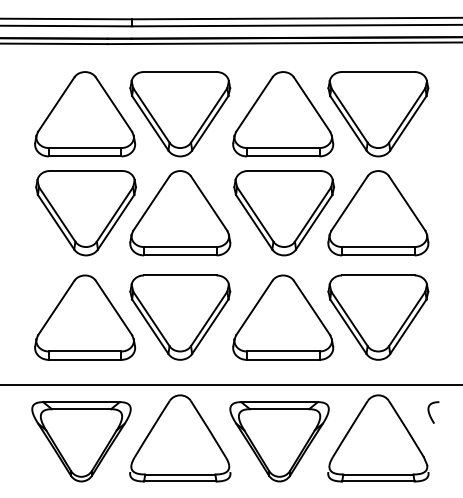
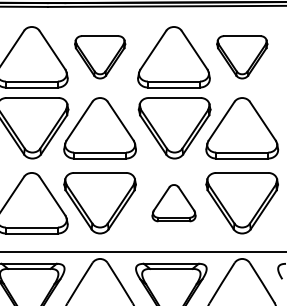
part: (180, 114) -> (100, 57), size x0.7
part: (378, 114) -> (242, 57), size x0.7
part: (283, 317) -> (174, 203), size x0.6

